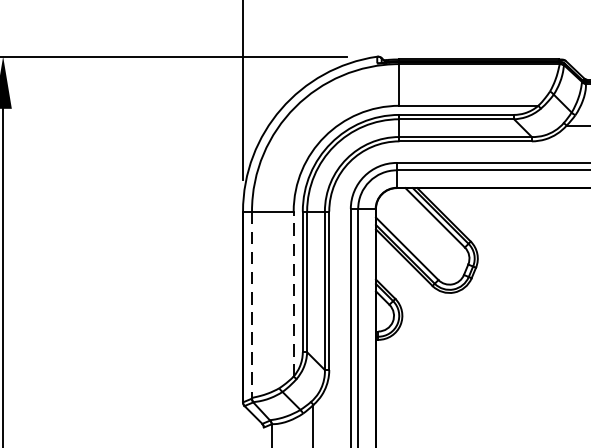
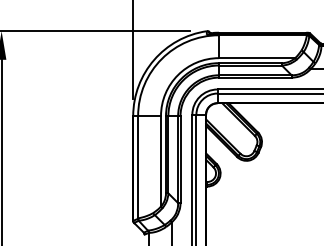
line: (294, 292) -> (161, 160), dashed -> solid
line: (252, 305) -> (138, 167), dashed -> solid

